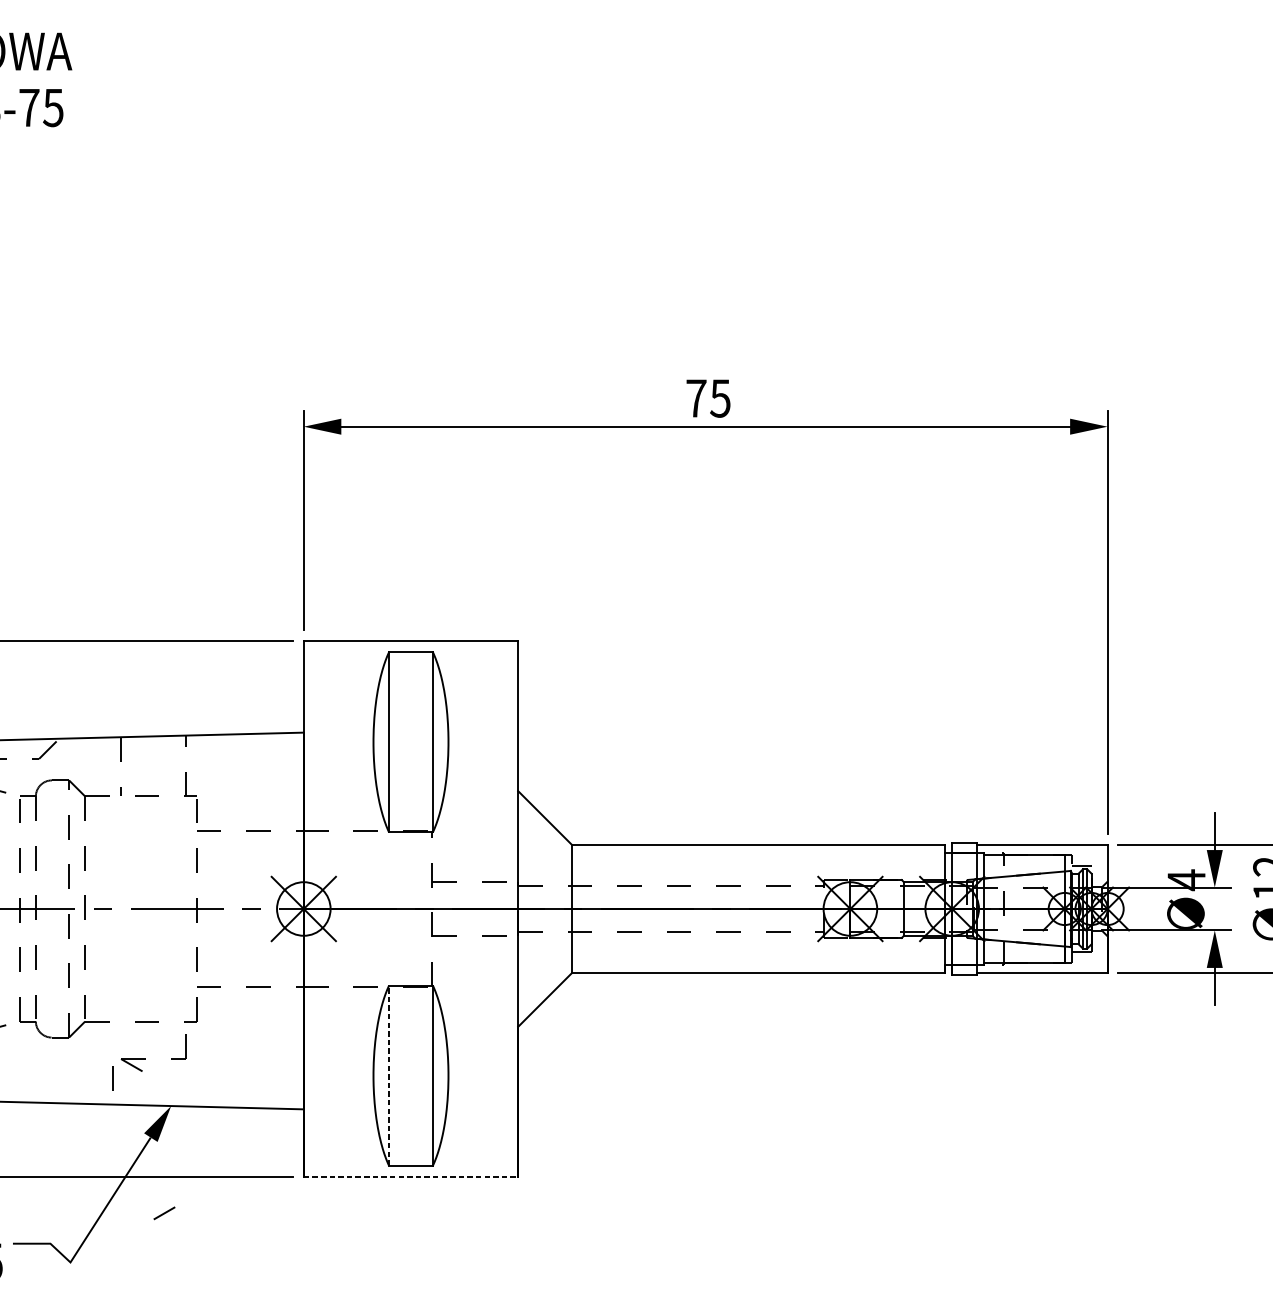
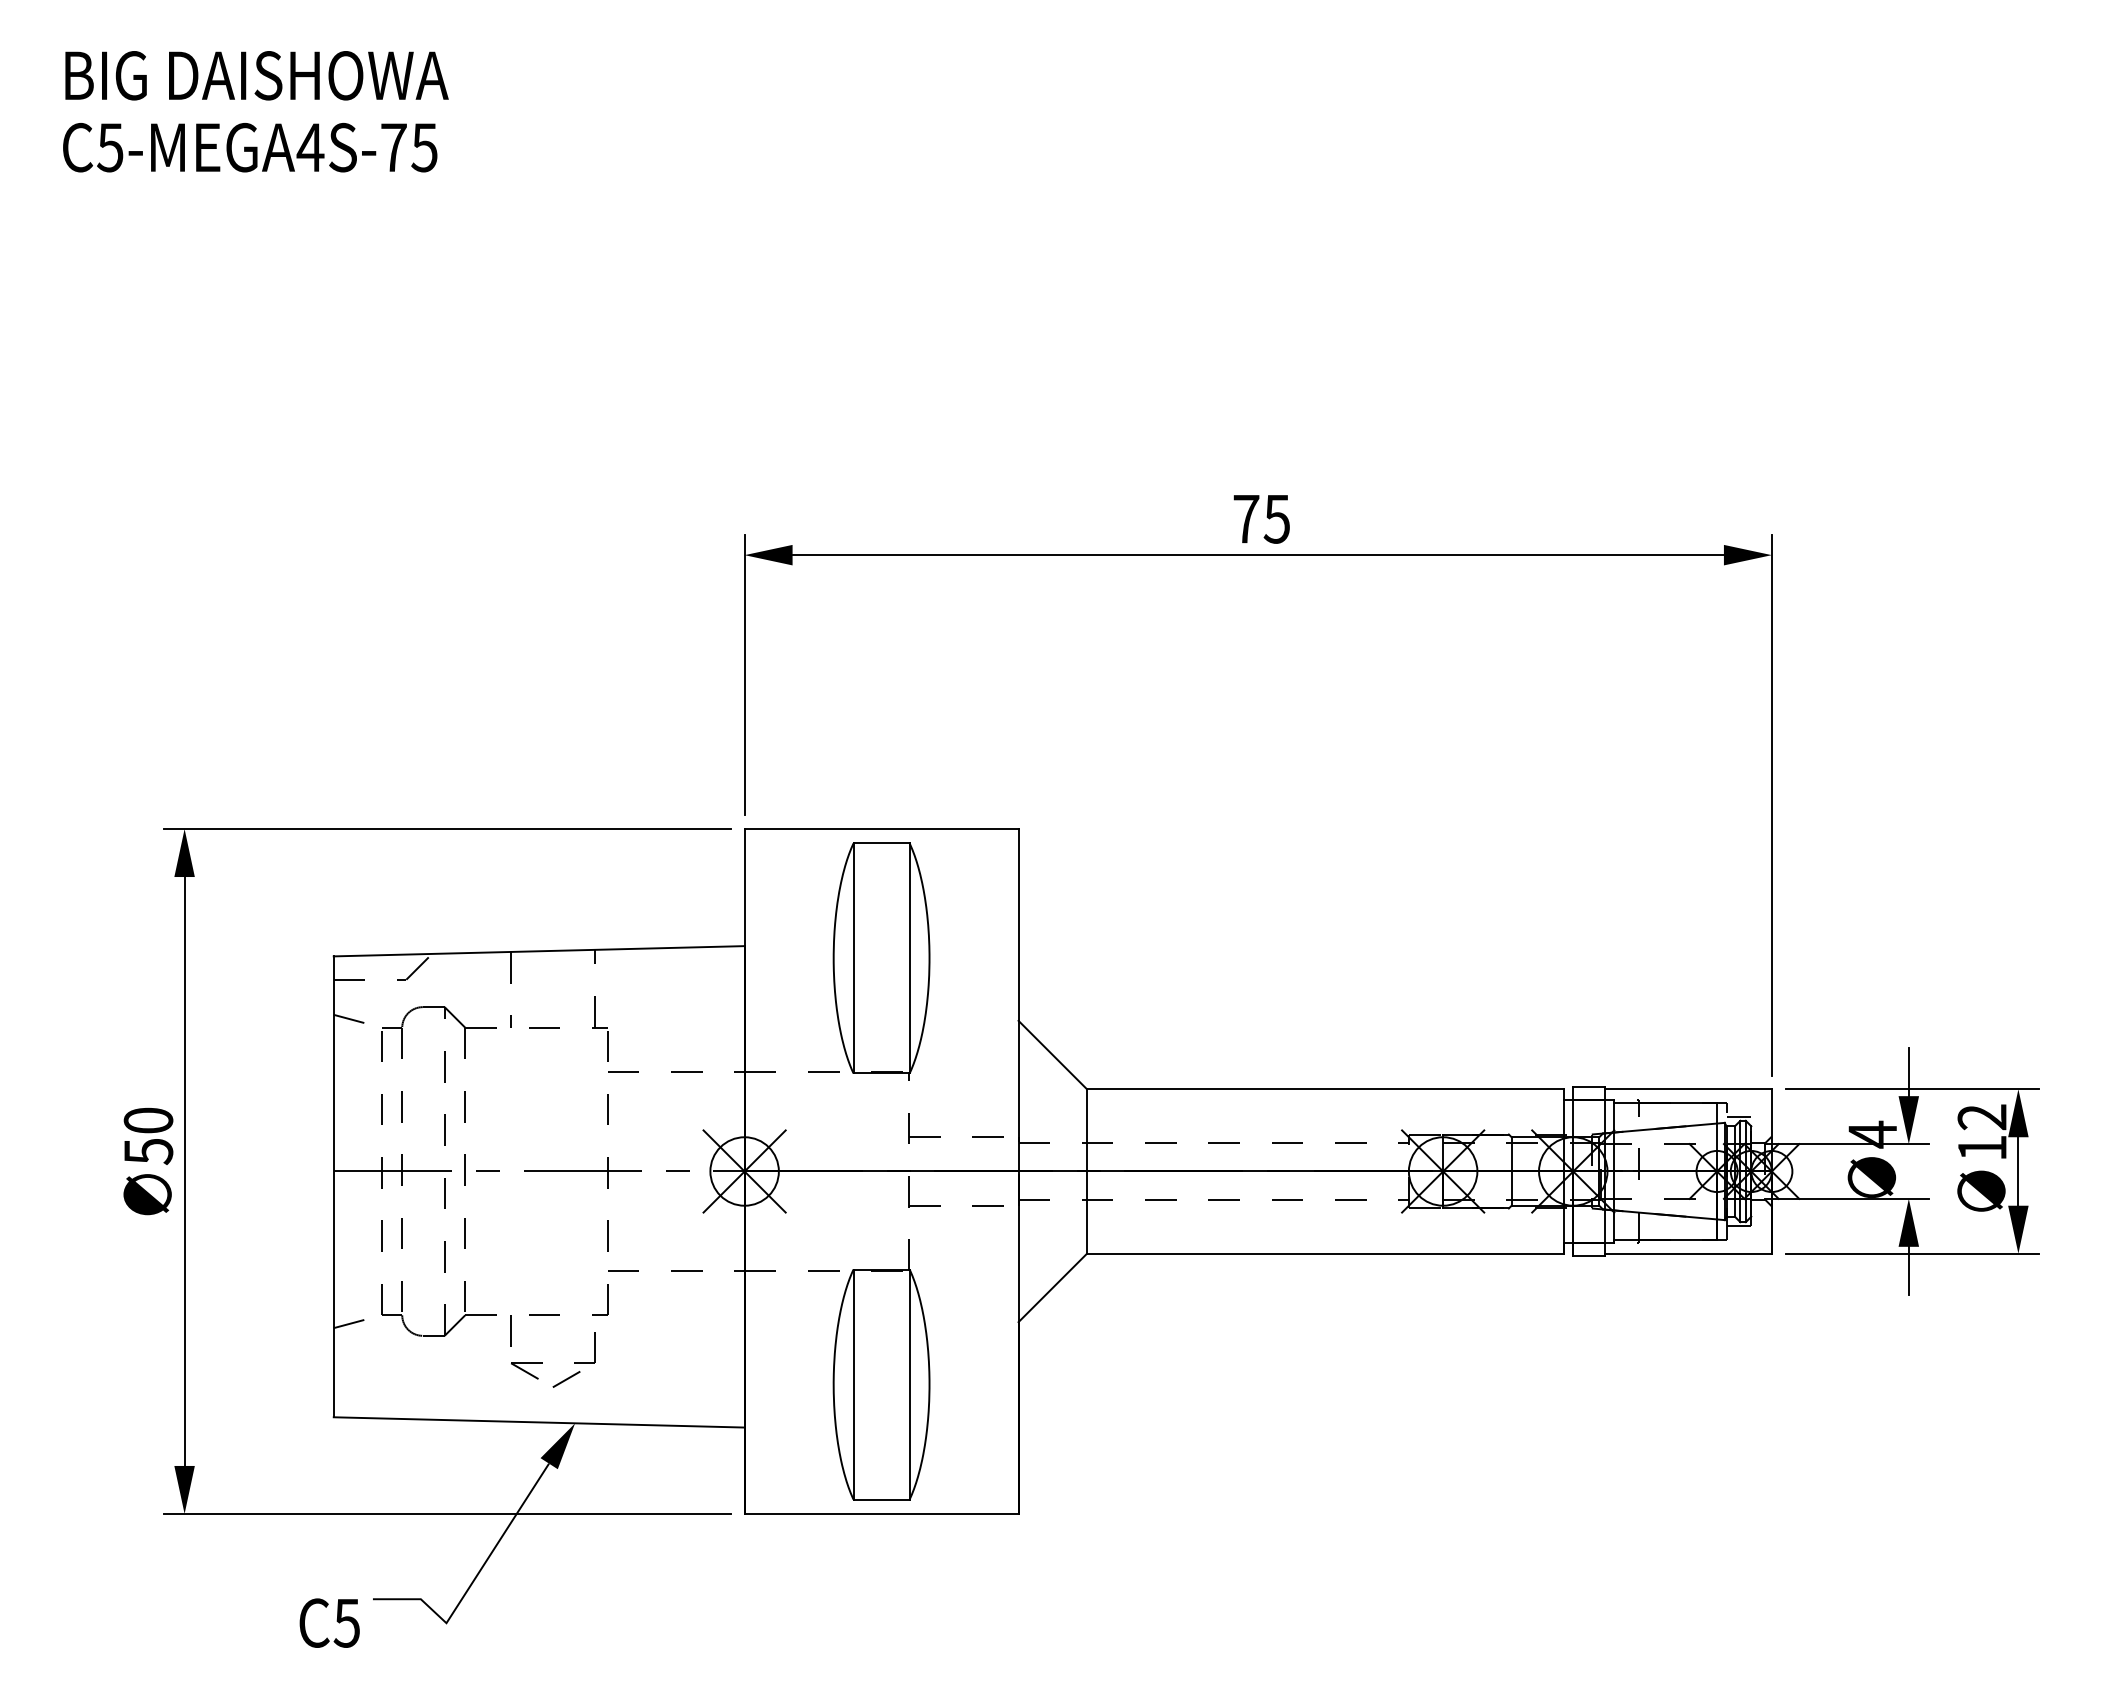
line: (389, 1075) -> (853, 1384), dashed -> solid
line: (112, 1078) -> (510, 1330), moved
line: (410, 1176) -> (881, 1513), dashed -> solid
line: (164, 1213) -> (566, 1379), moved

